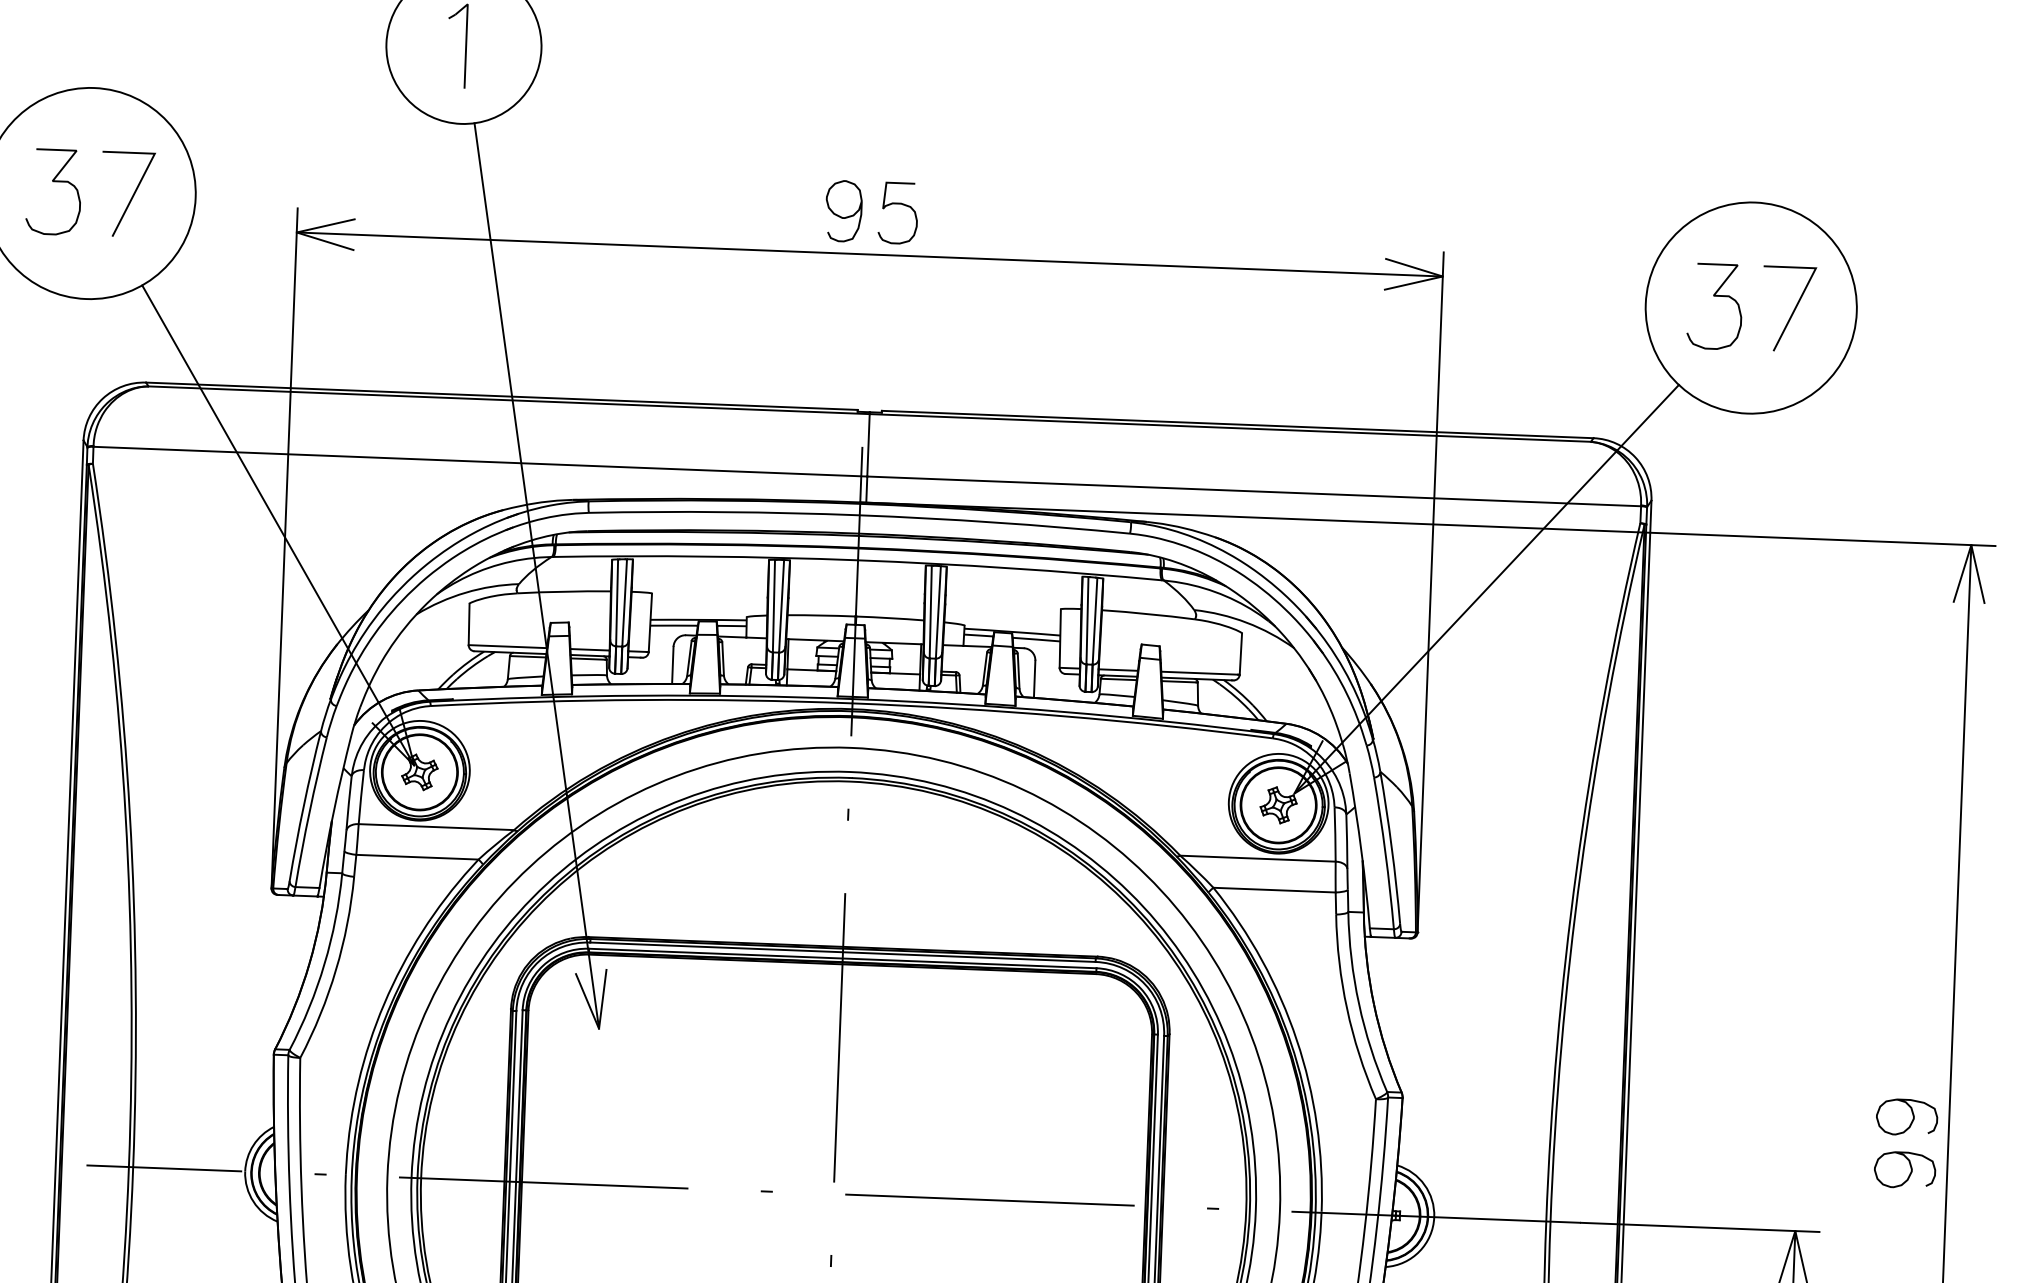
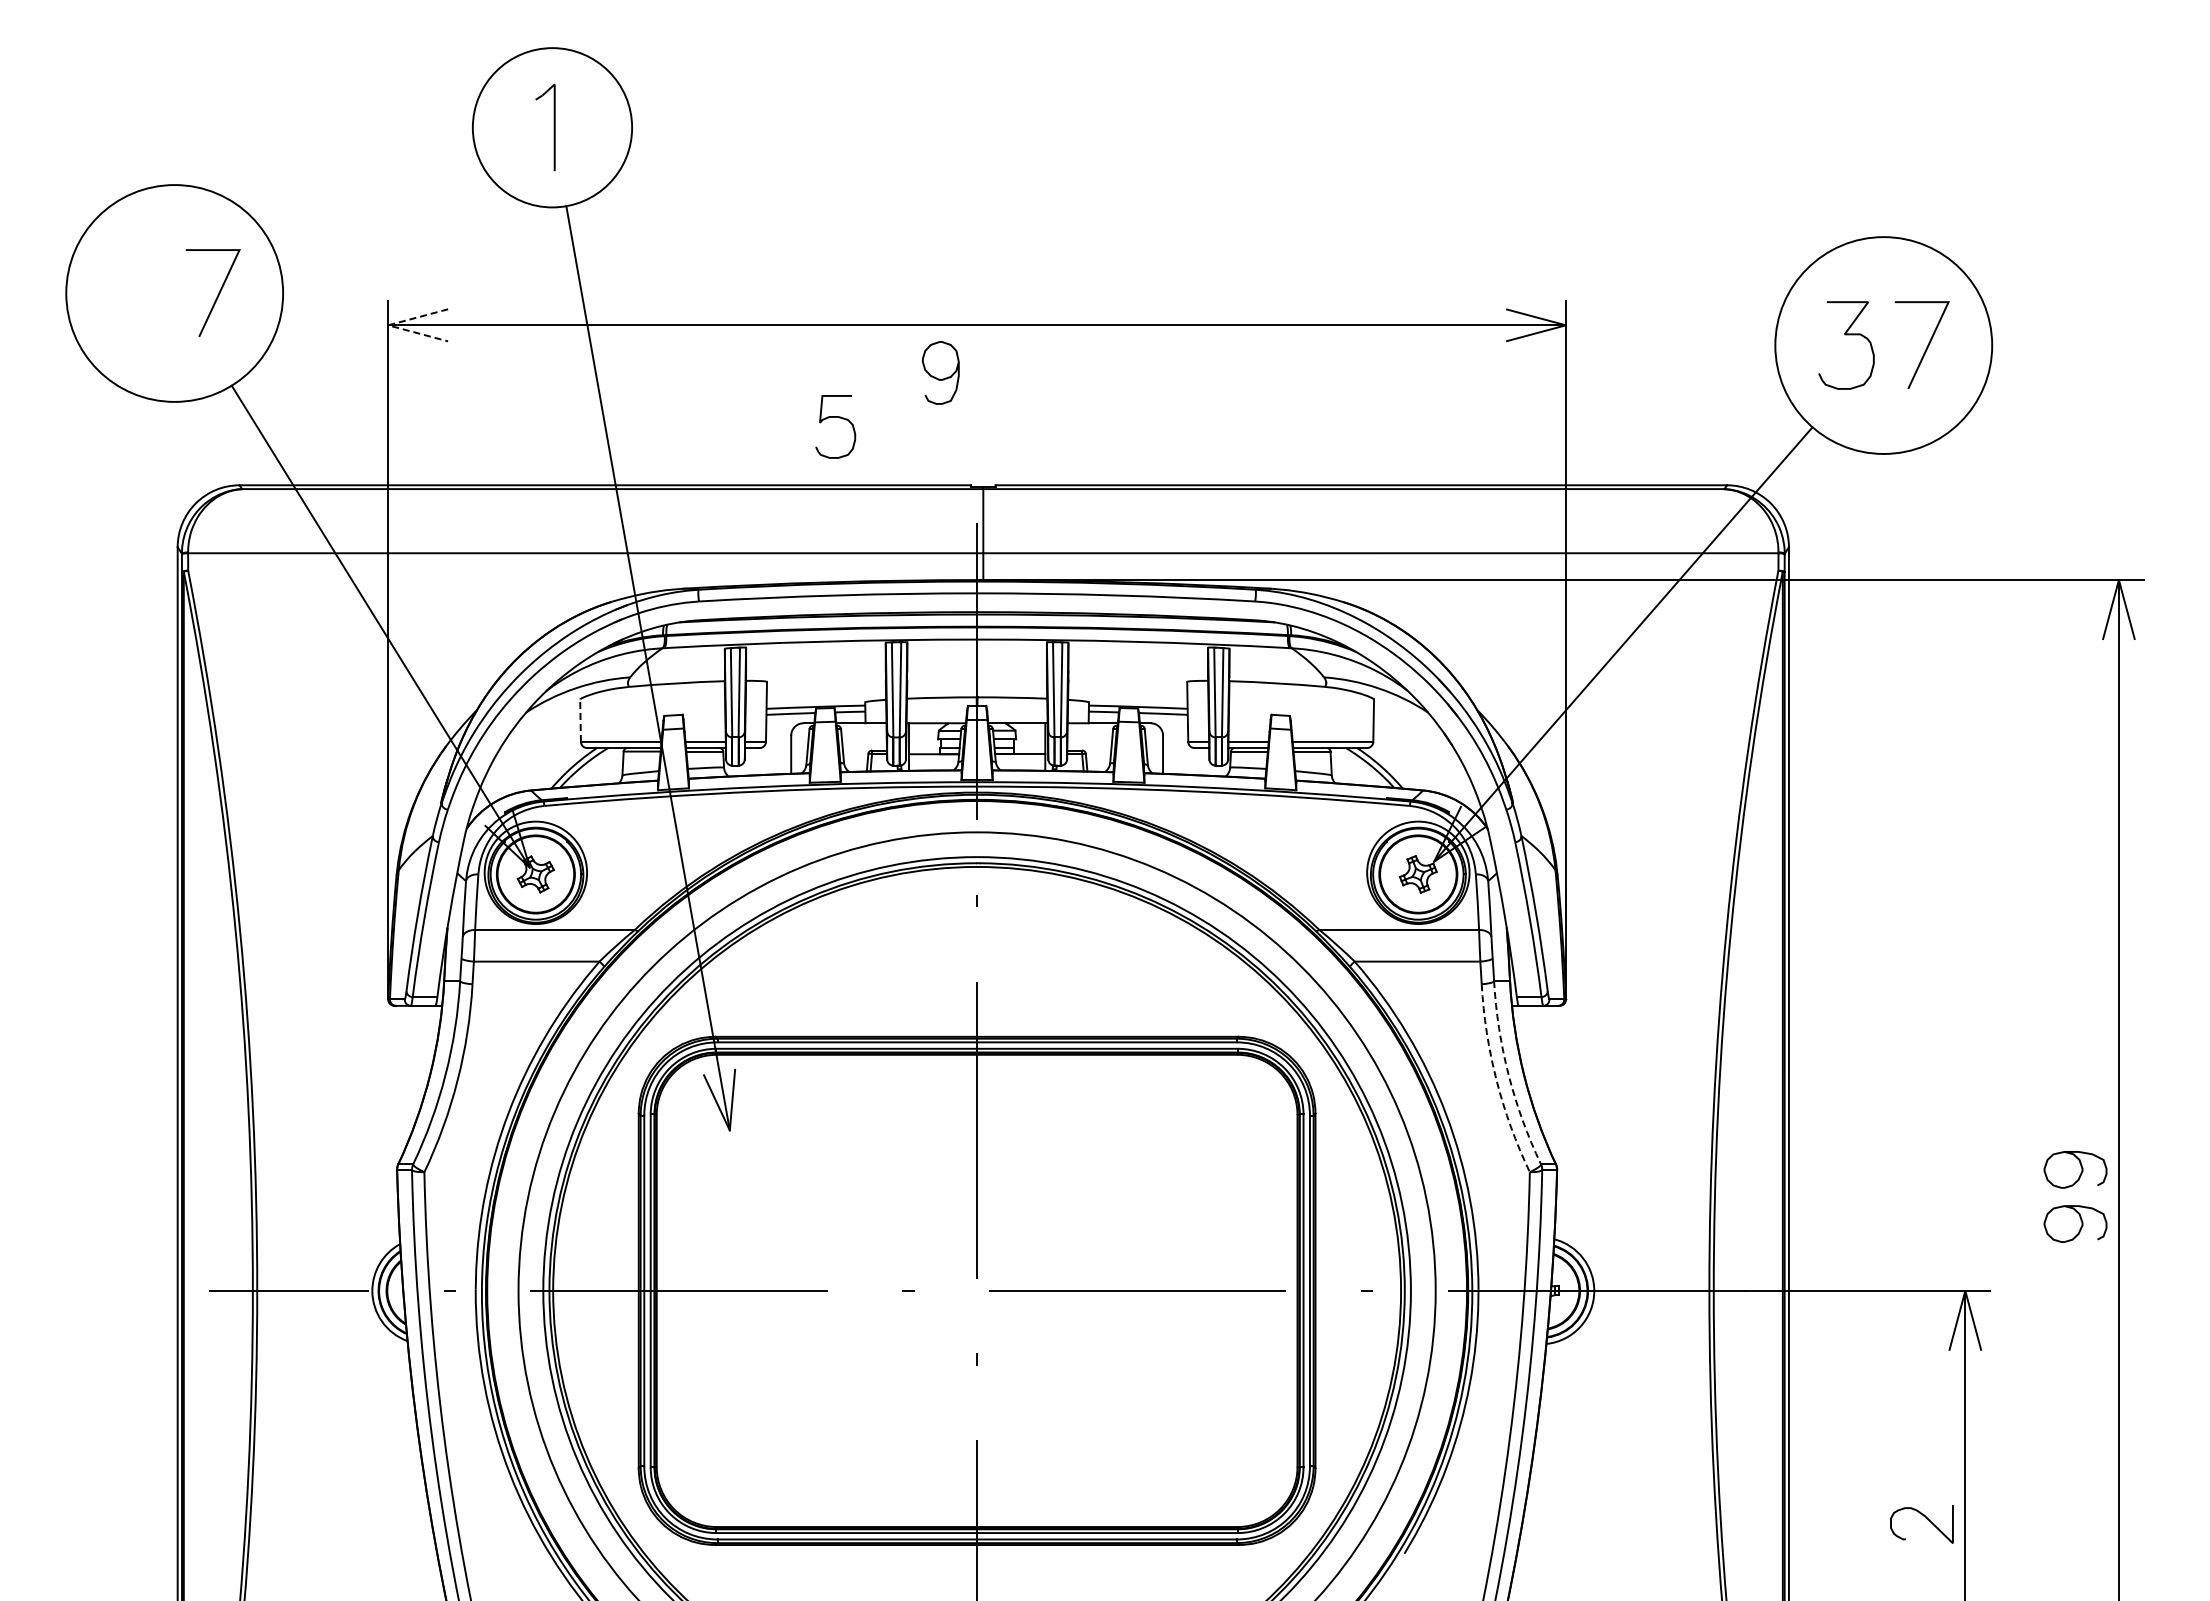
curve: (54, 182) -> (137, 283), removed
curve: (902, 205) -> (839, 418), moved
curve: (842, 216) -> (939, 378), moved
line: (297, 232) -> (388, 325), solid -> dashed
line: (469, 624) -> (580, 720), solid -> dashed
arc: (1358, 1003) -> (1508, 1074), solid -> dashed
arc: (1346, 1008) -> (1496, 1080), solid -> dashed

